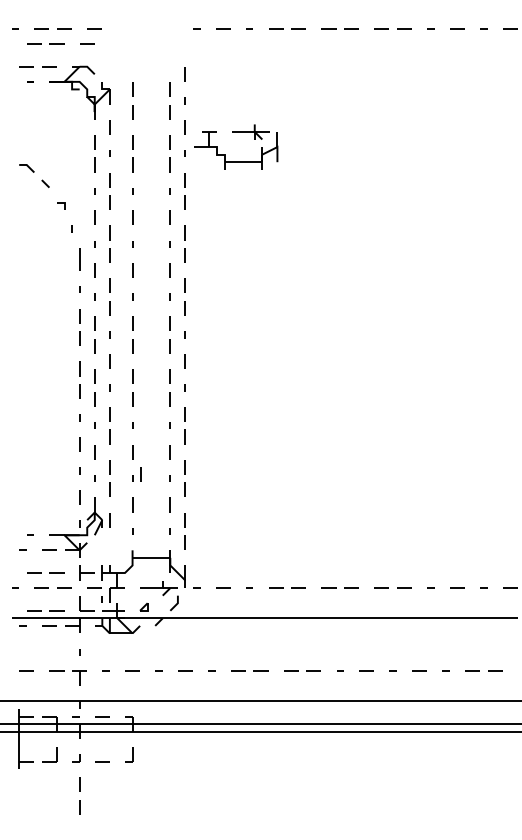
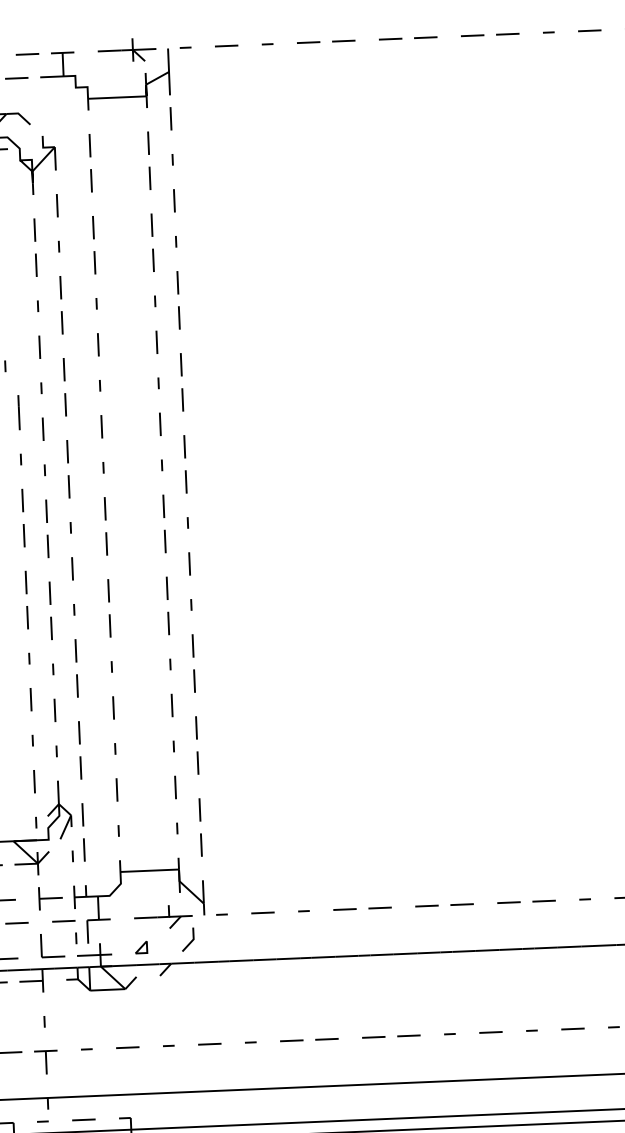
part: (225, 154) -> (89, 86), moved
line: (140, 474) -> (127, 742), removed
part: (105, 542) -> (77, 849), added

